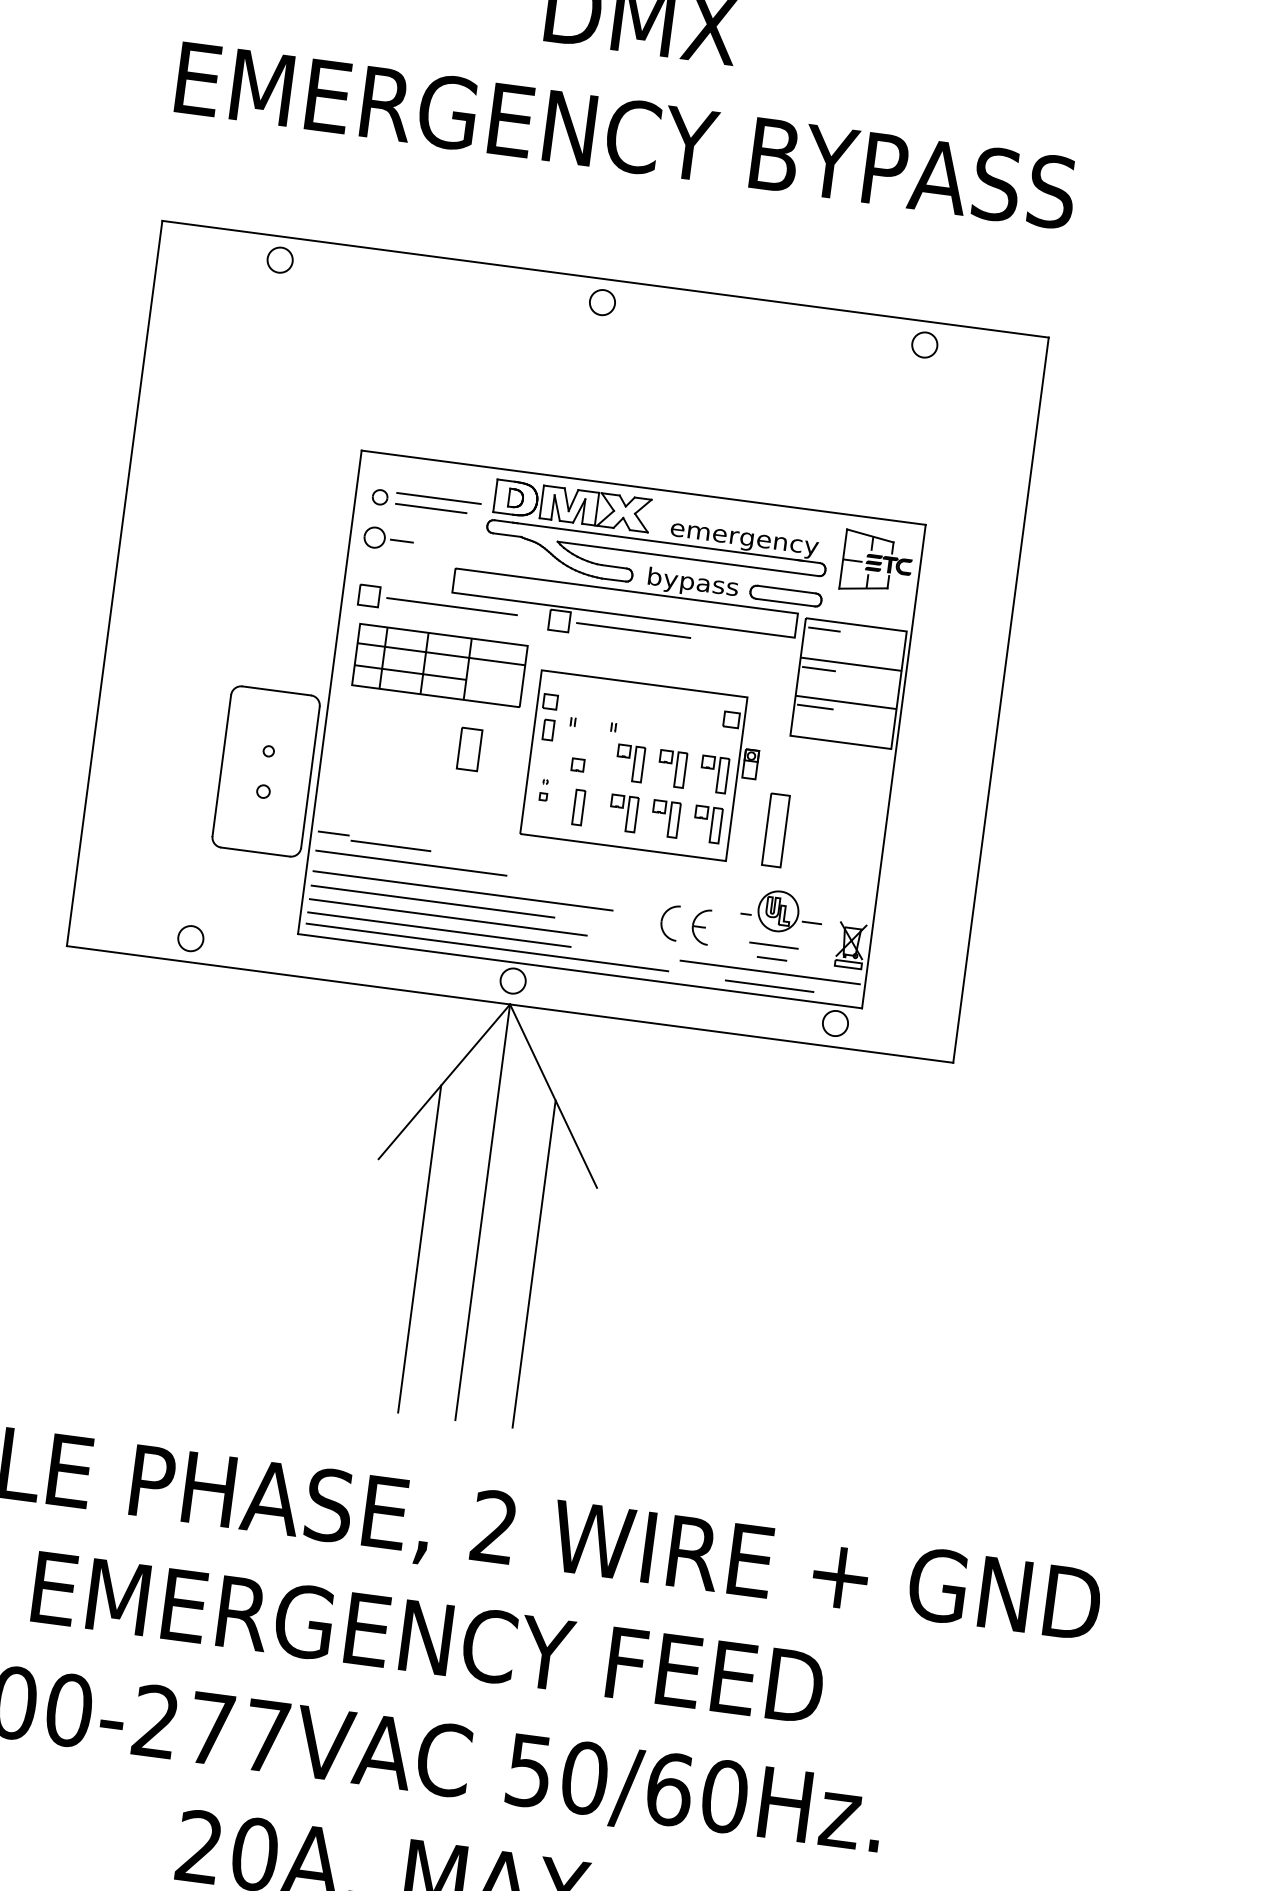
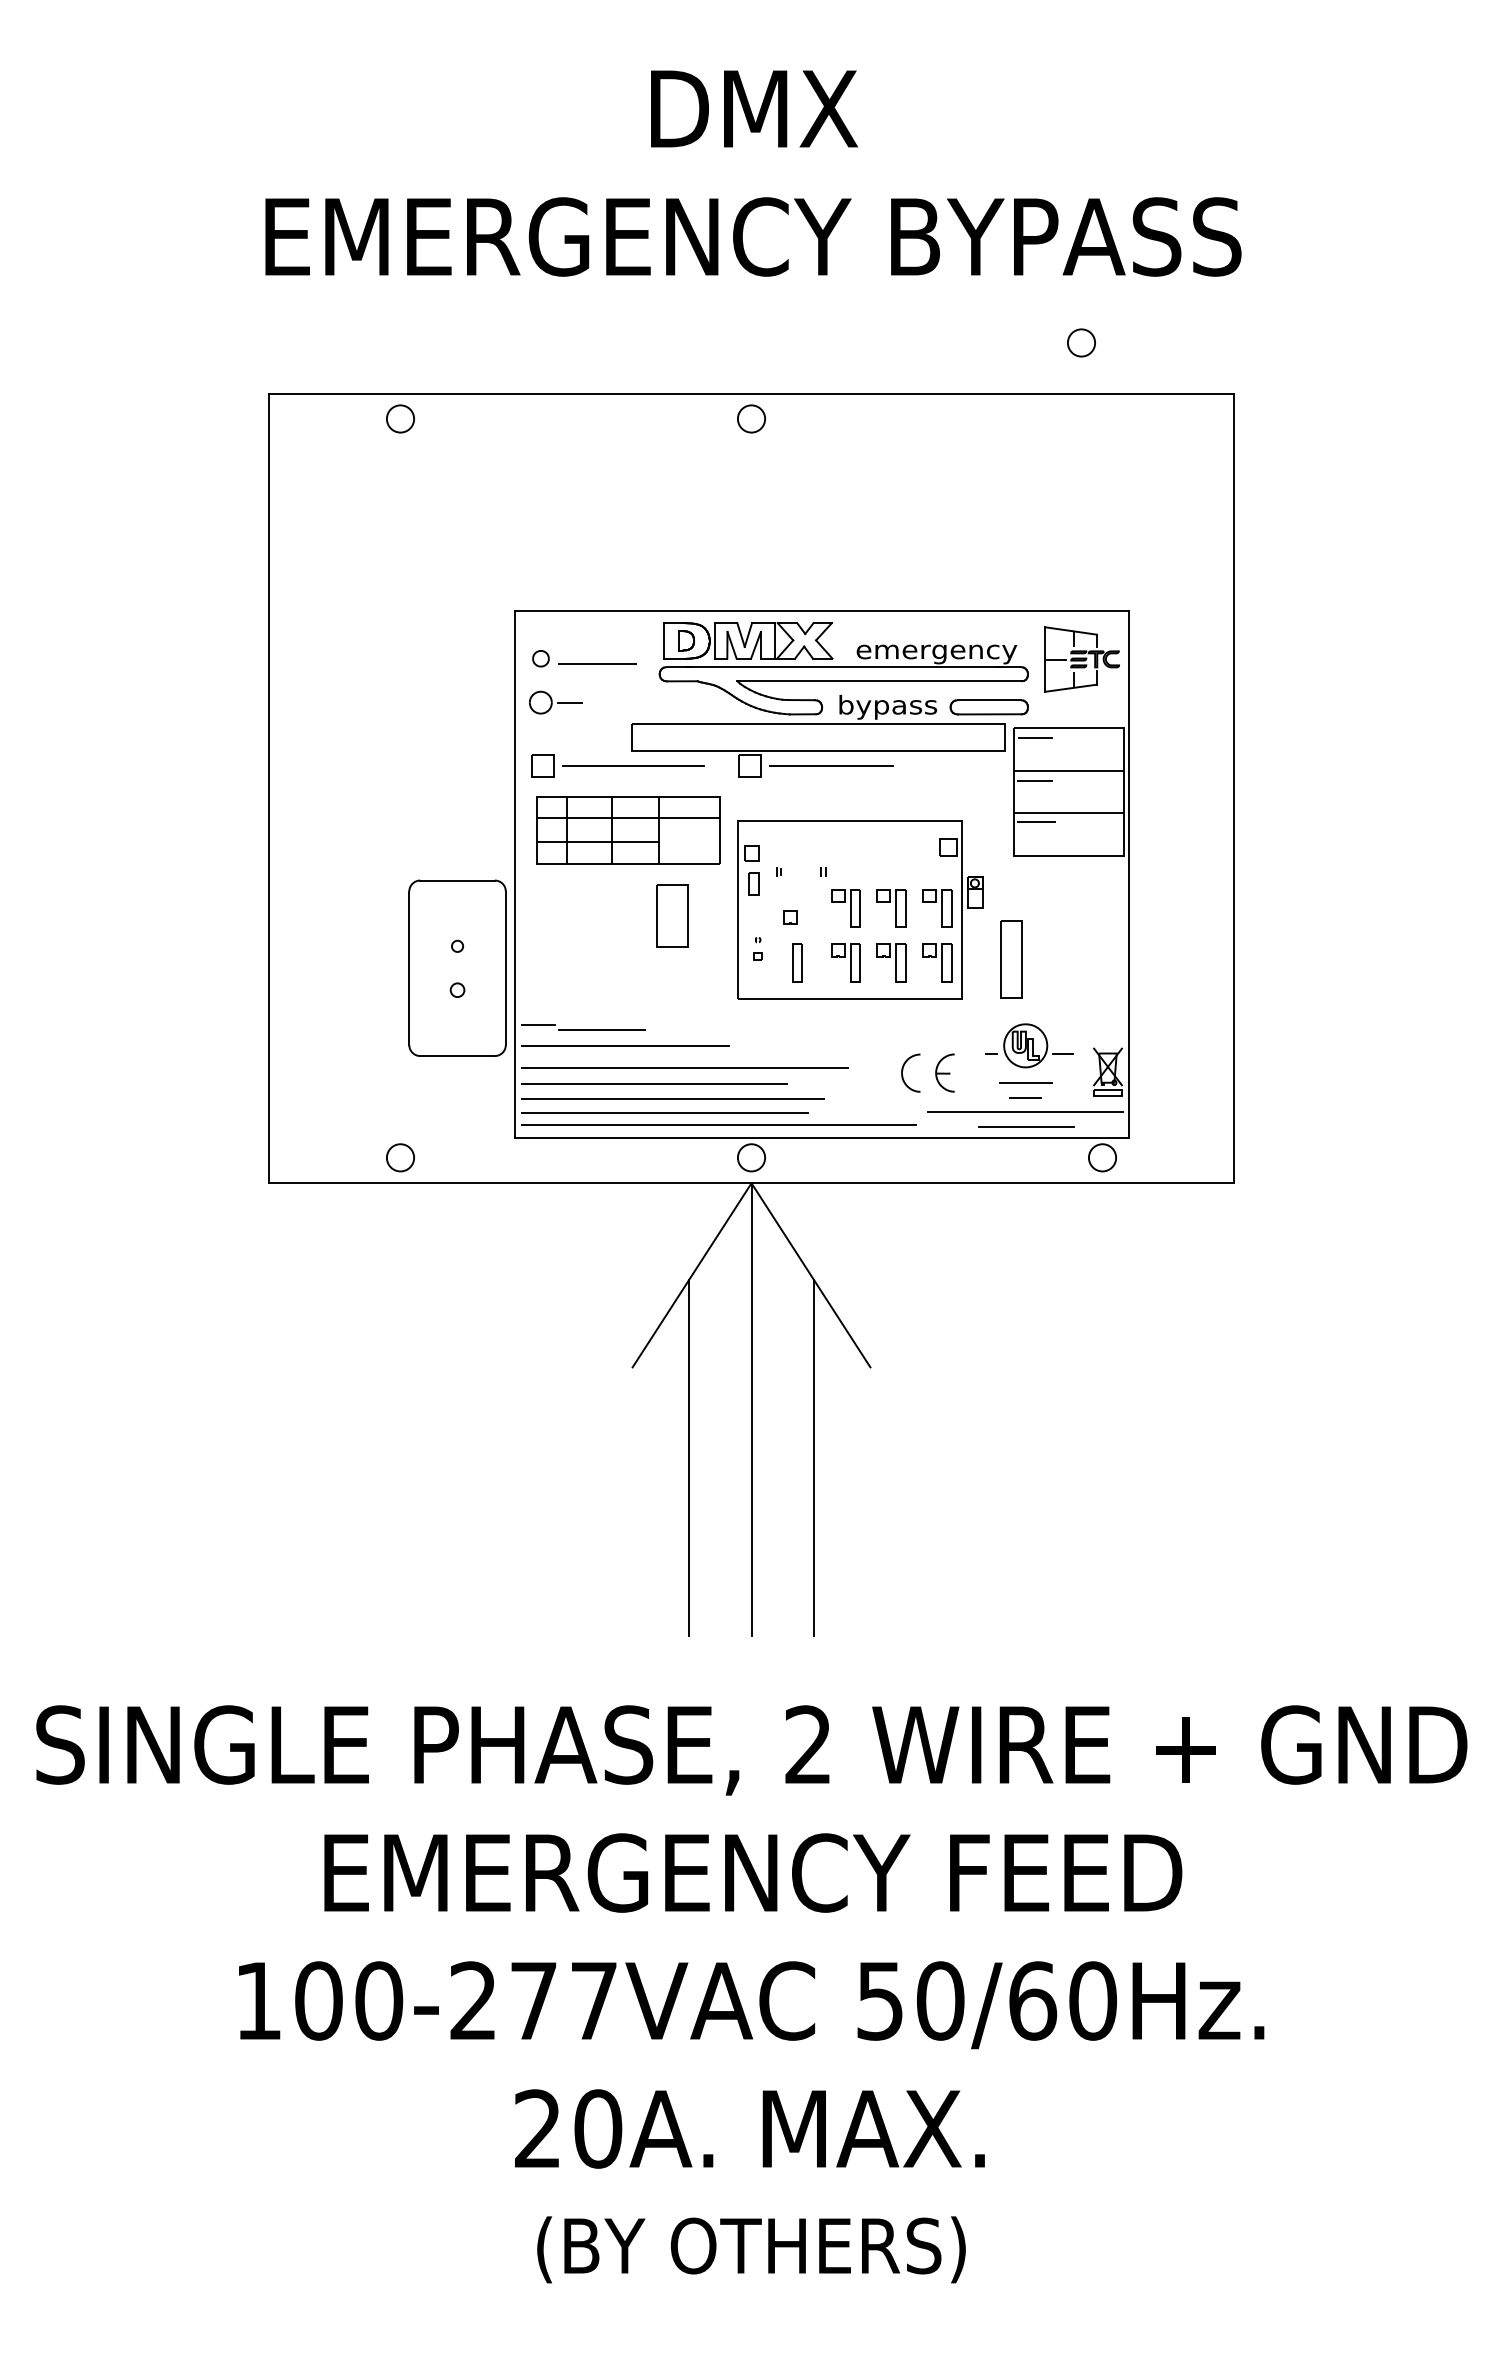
circle: (924, 344) -> (1081, 342), moved
line: (438, 498) -> (603, 651), removed
part: (468, 748) -> (671, 915), size x1.4

